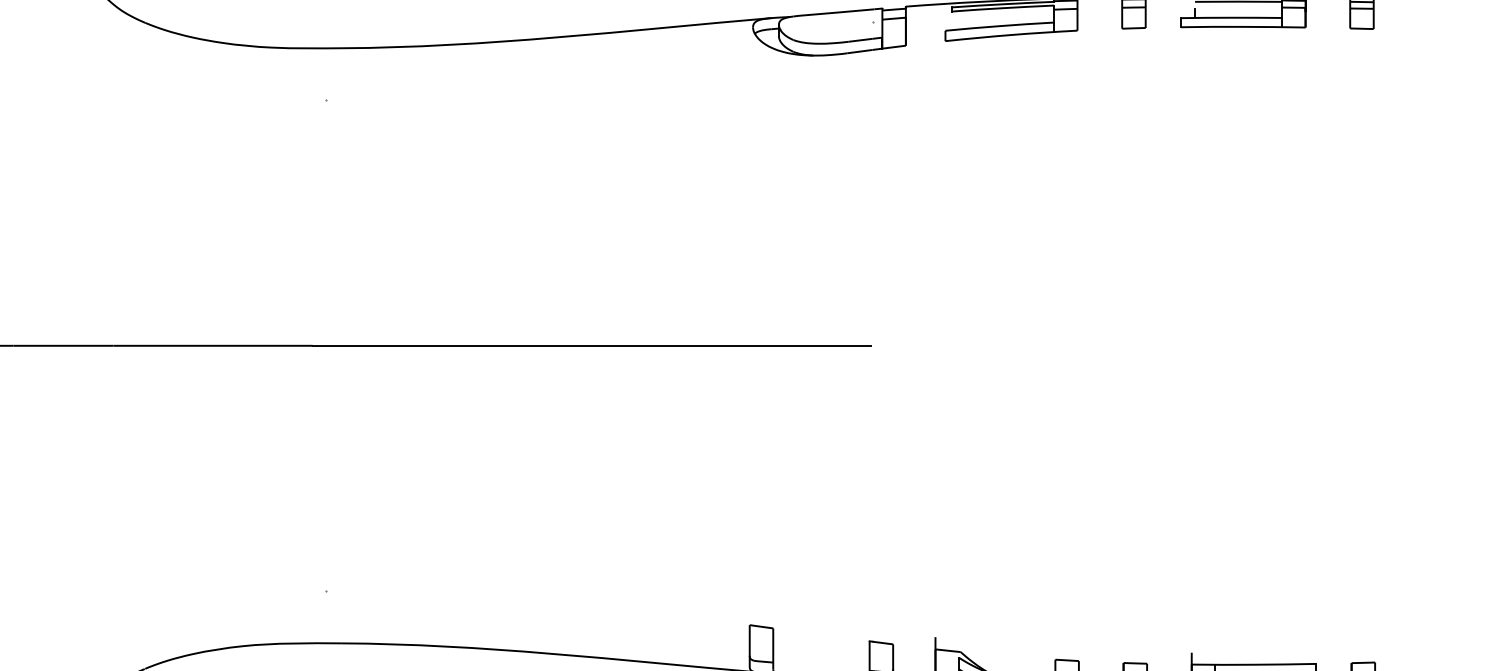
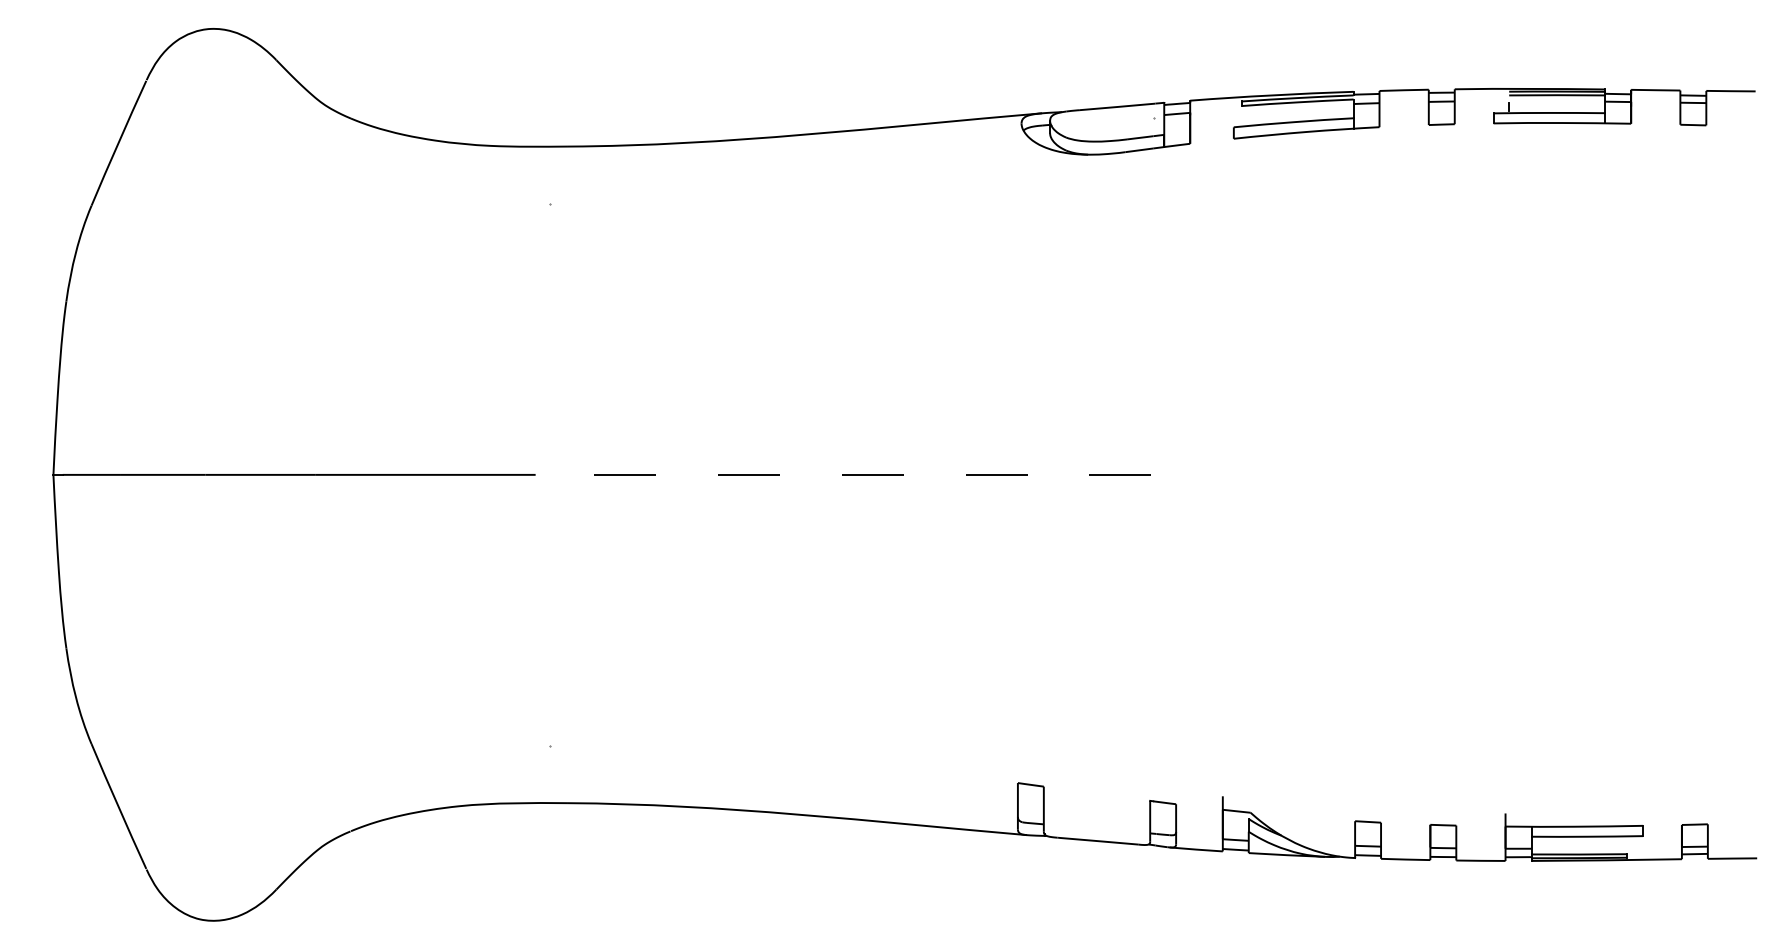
line: (591, 345) -> (843, 474), solid -> dashed

